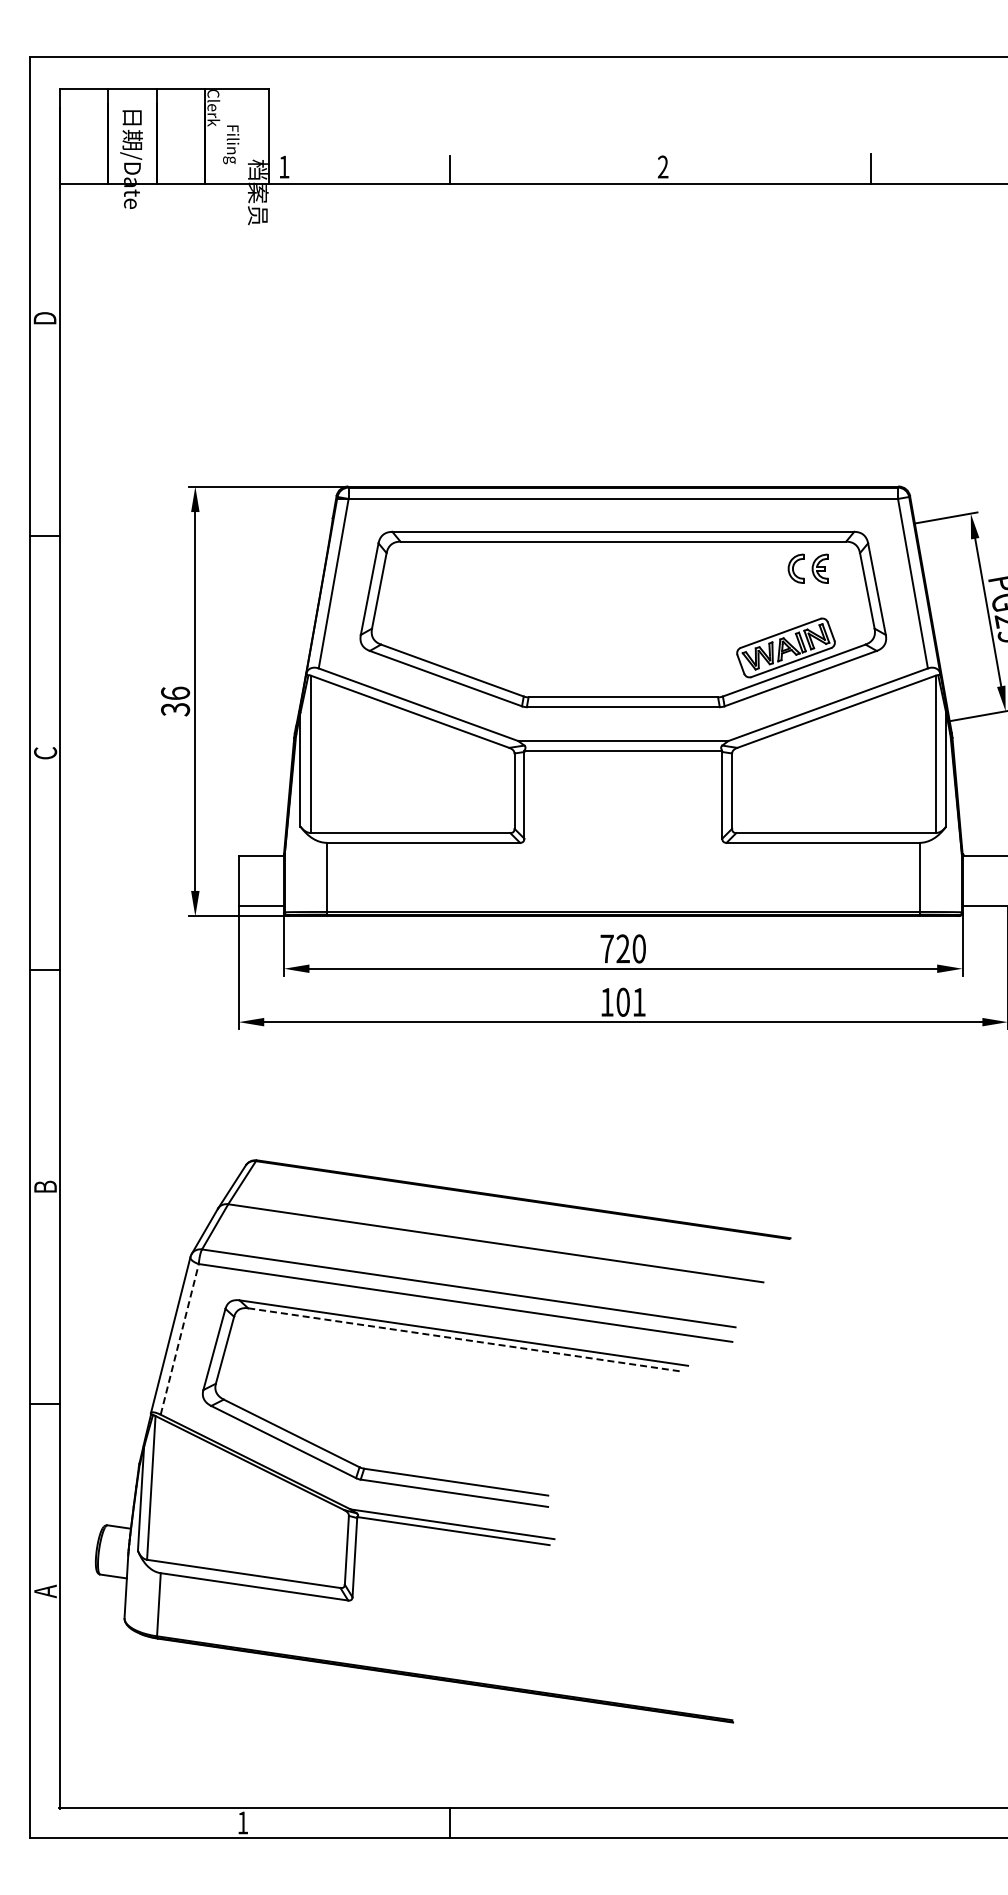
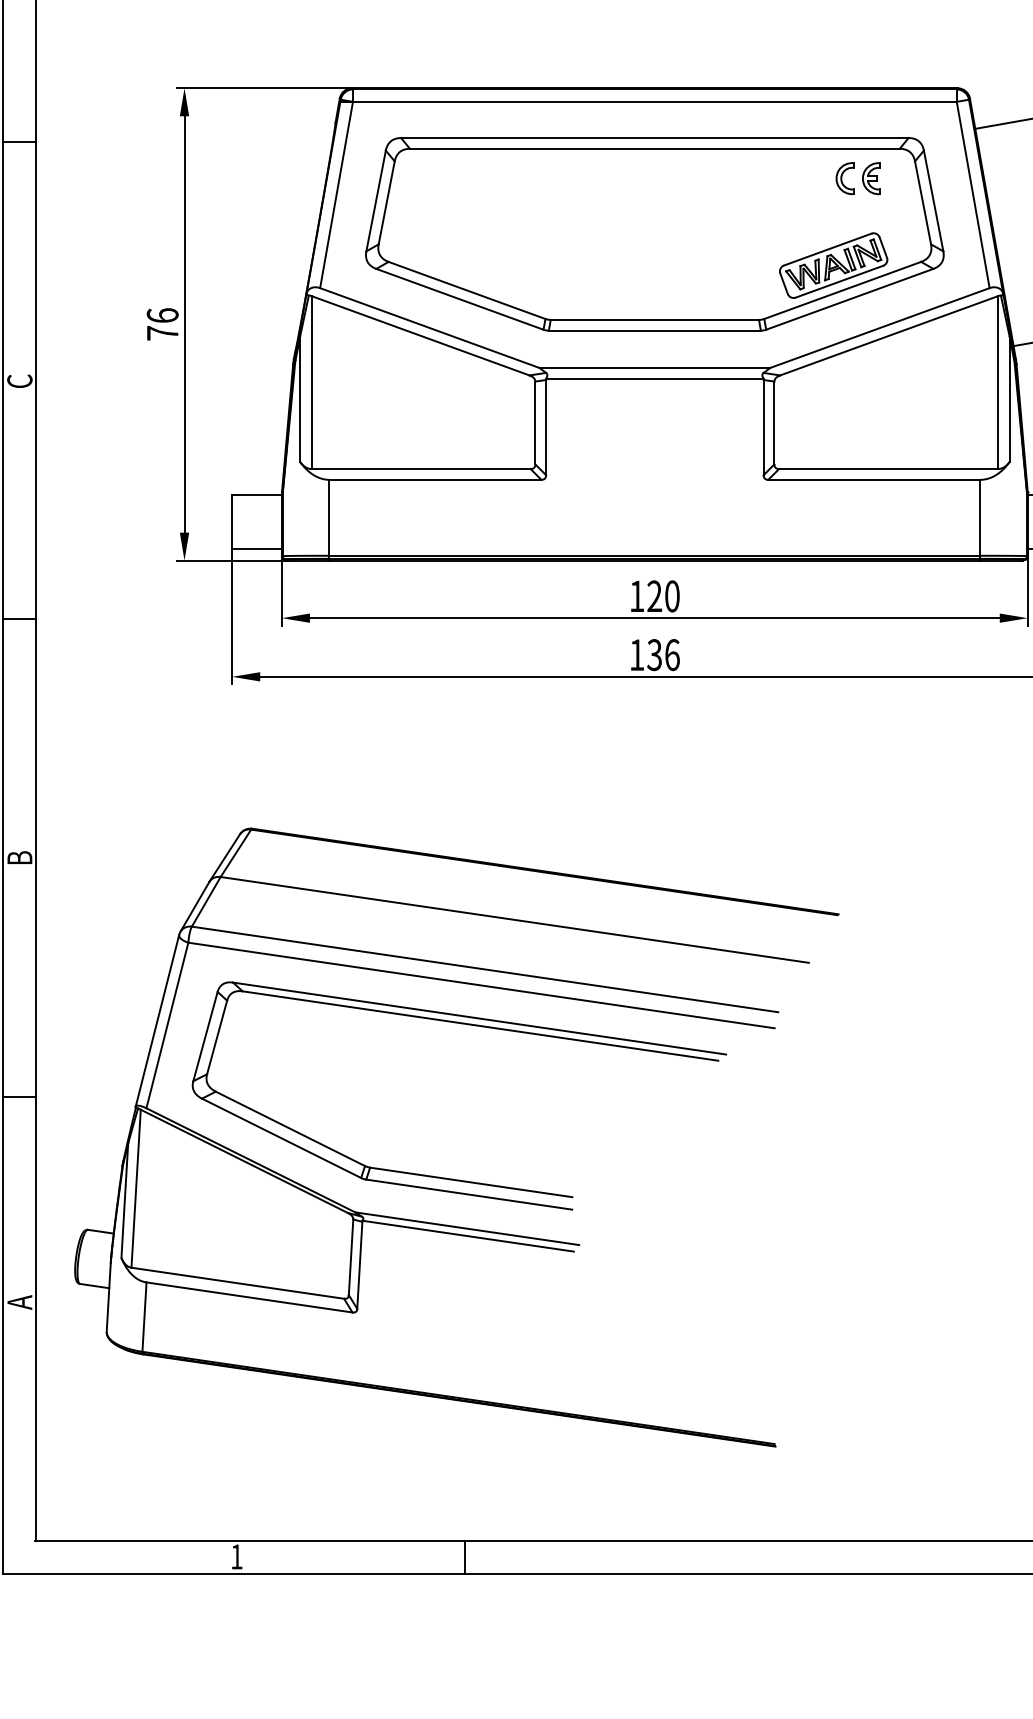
text: (175, 709) -> (162, 333), 36 -> 76
text: (606, 948) -> (636, 595), 720 -> 120
text: (631, 1001) -> (663, 654), 101 -> 136
line: (179, 1339) -> (167, 1025), dashed -> solid
line: (464, 1339) -> (480, 1025), dashed -> solid

